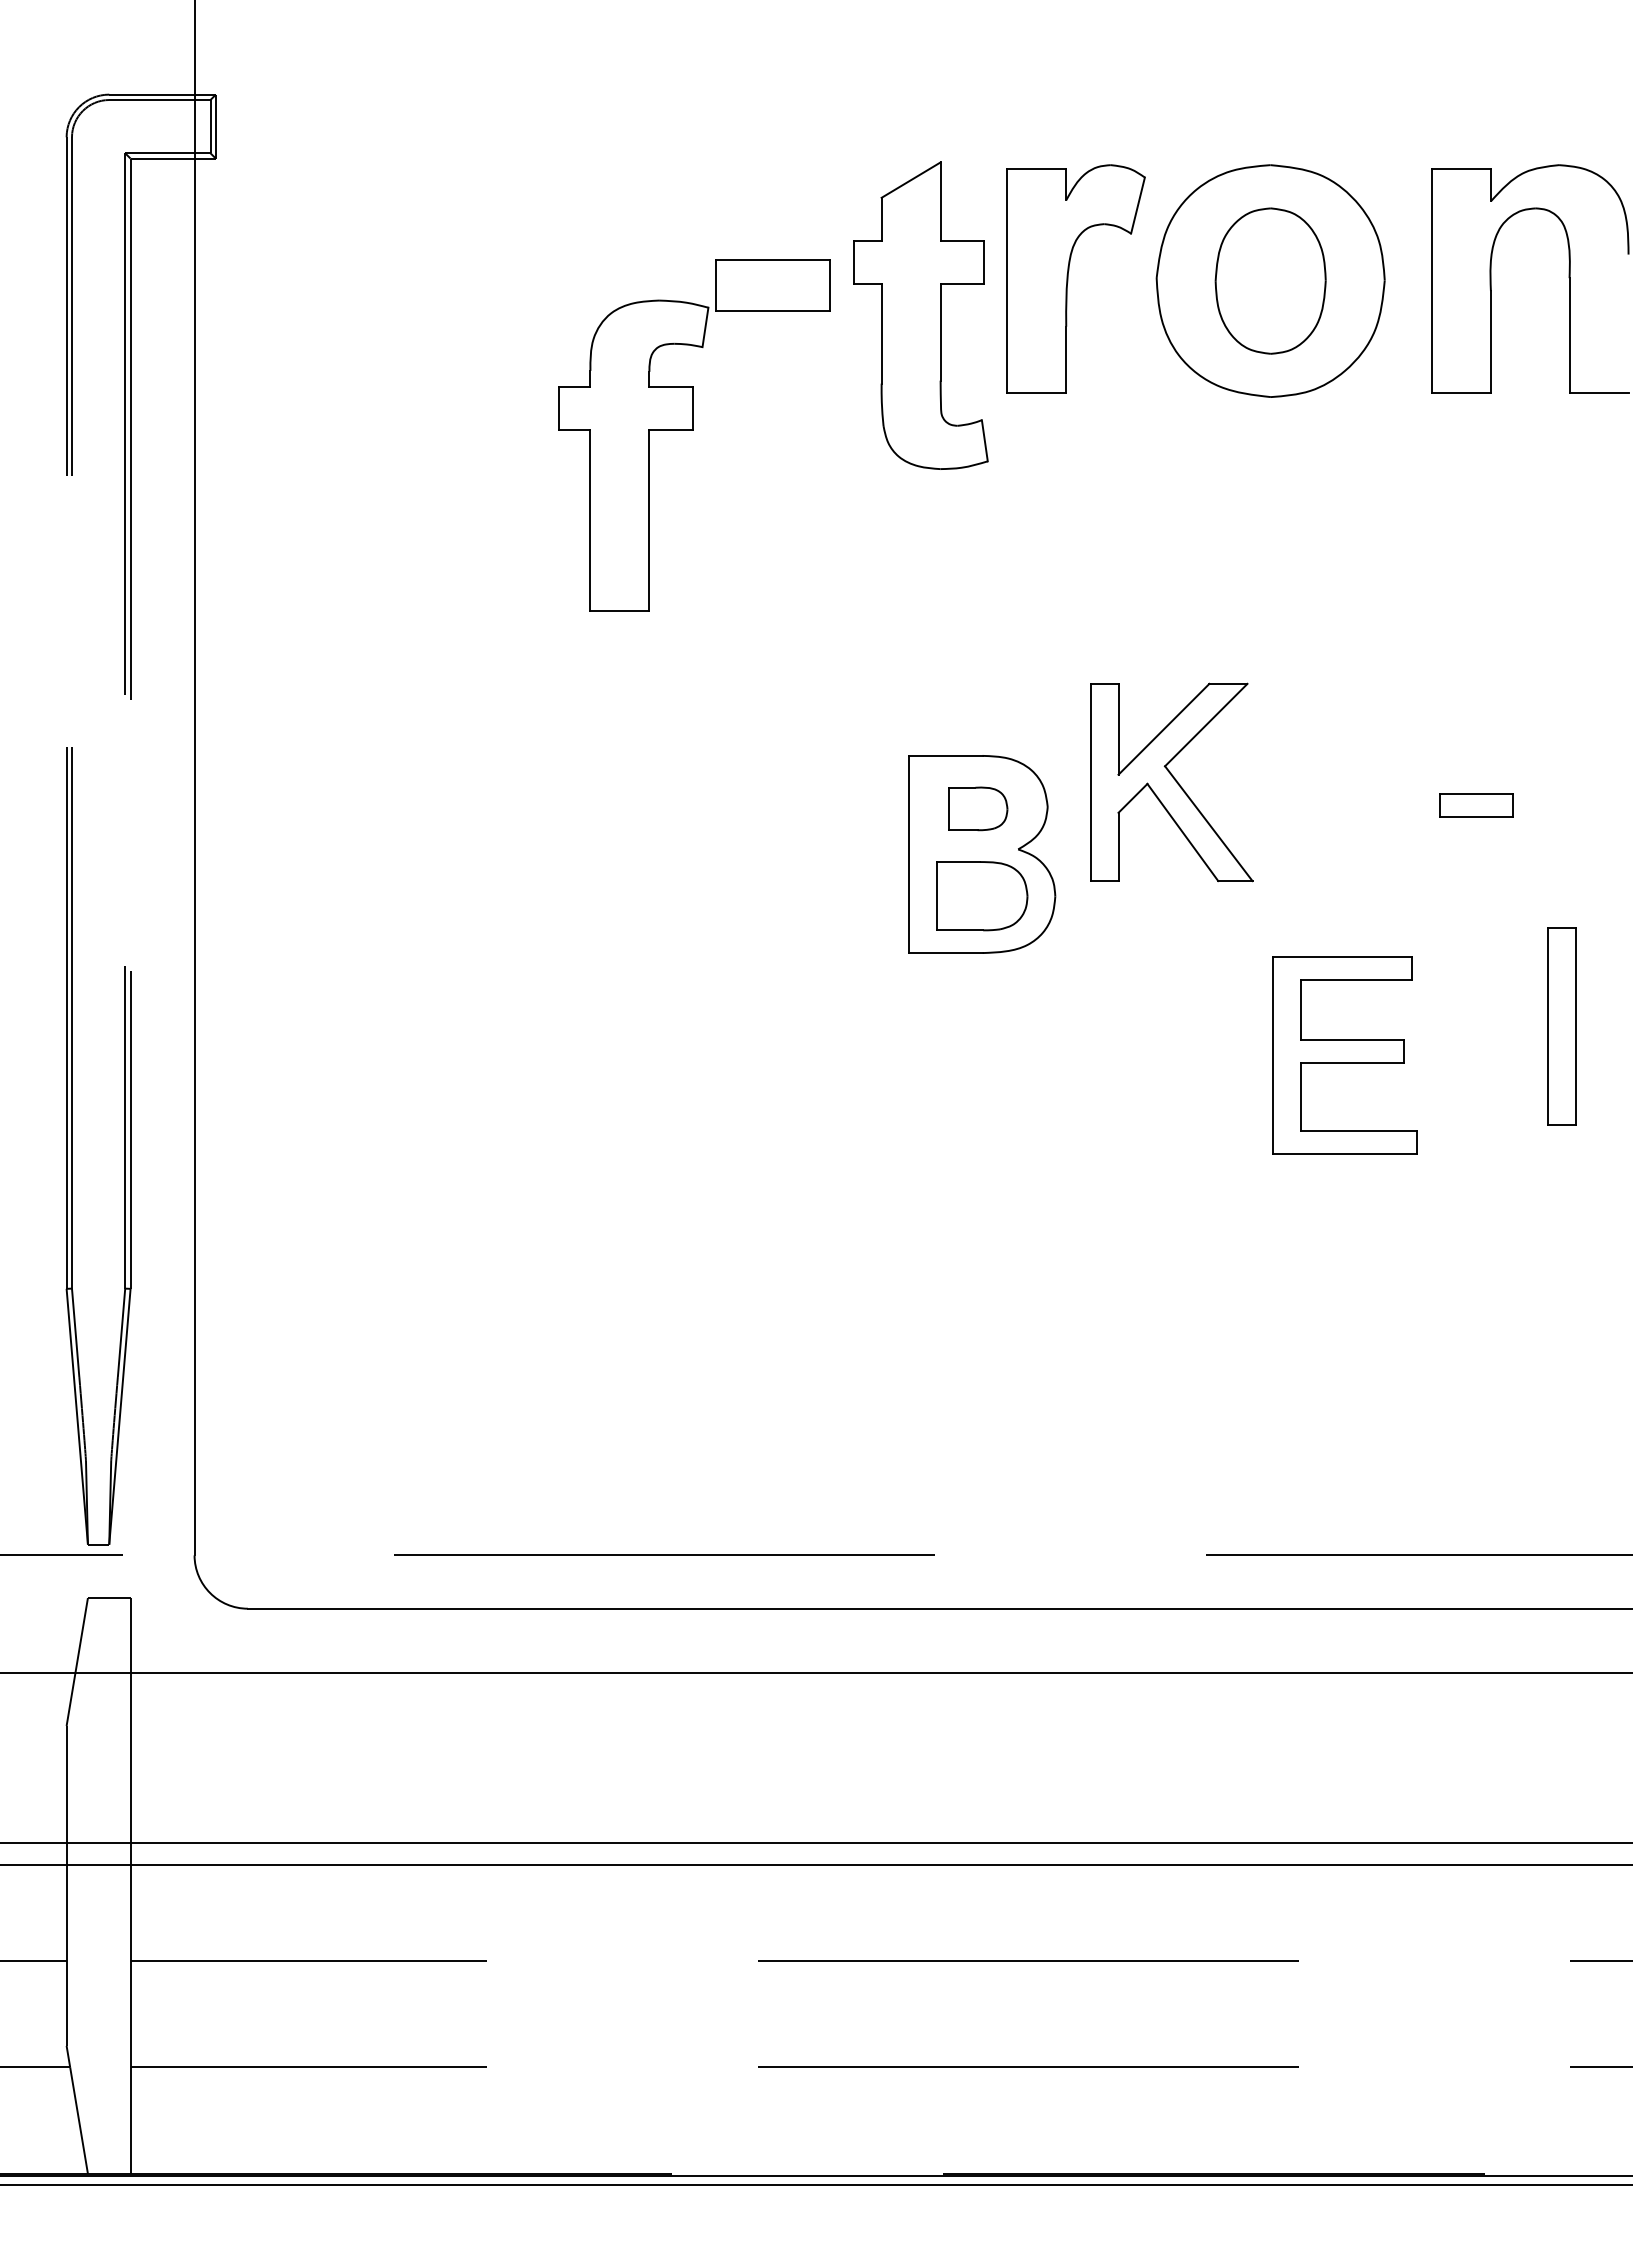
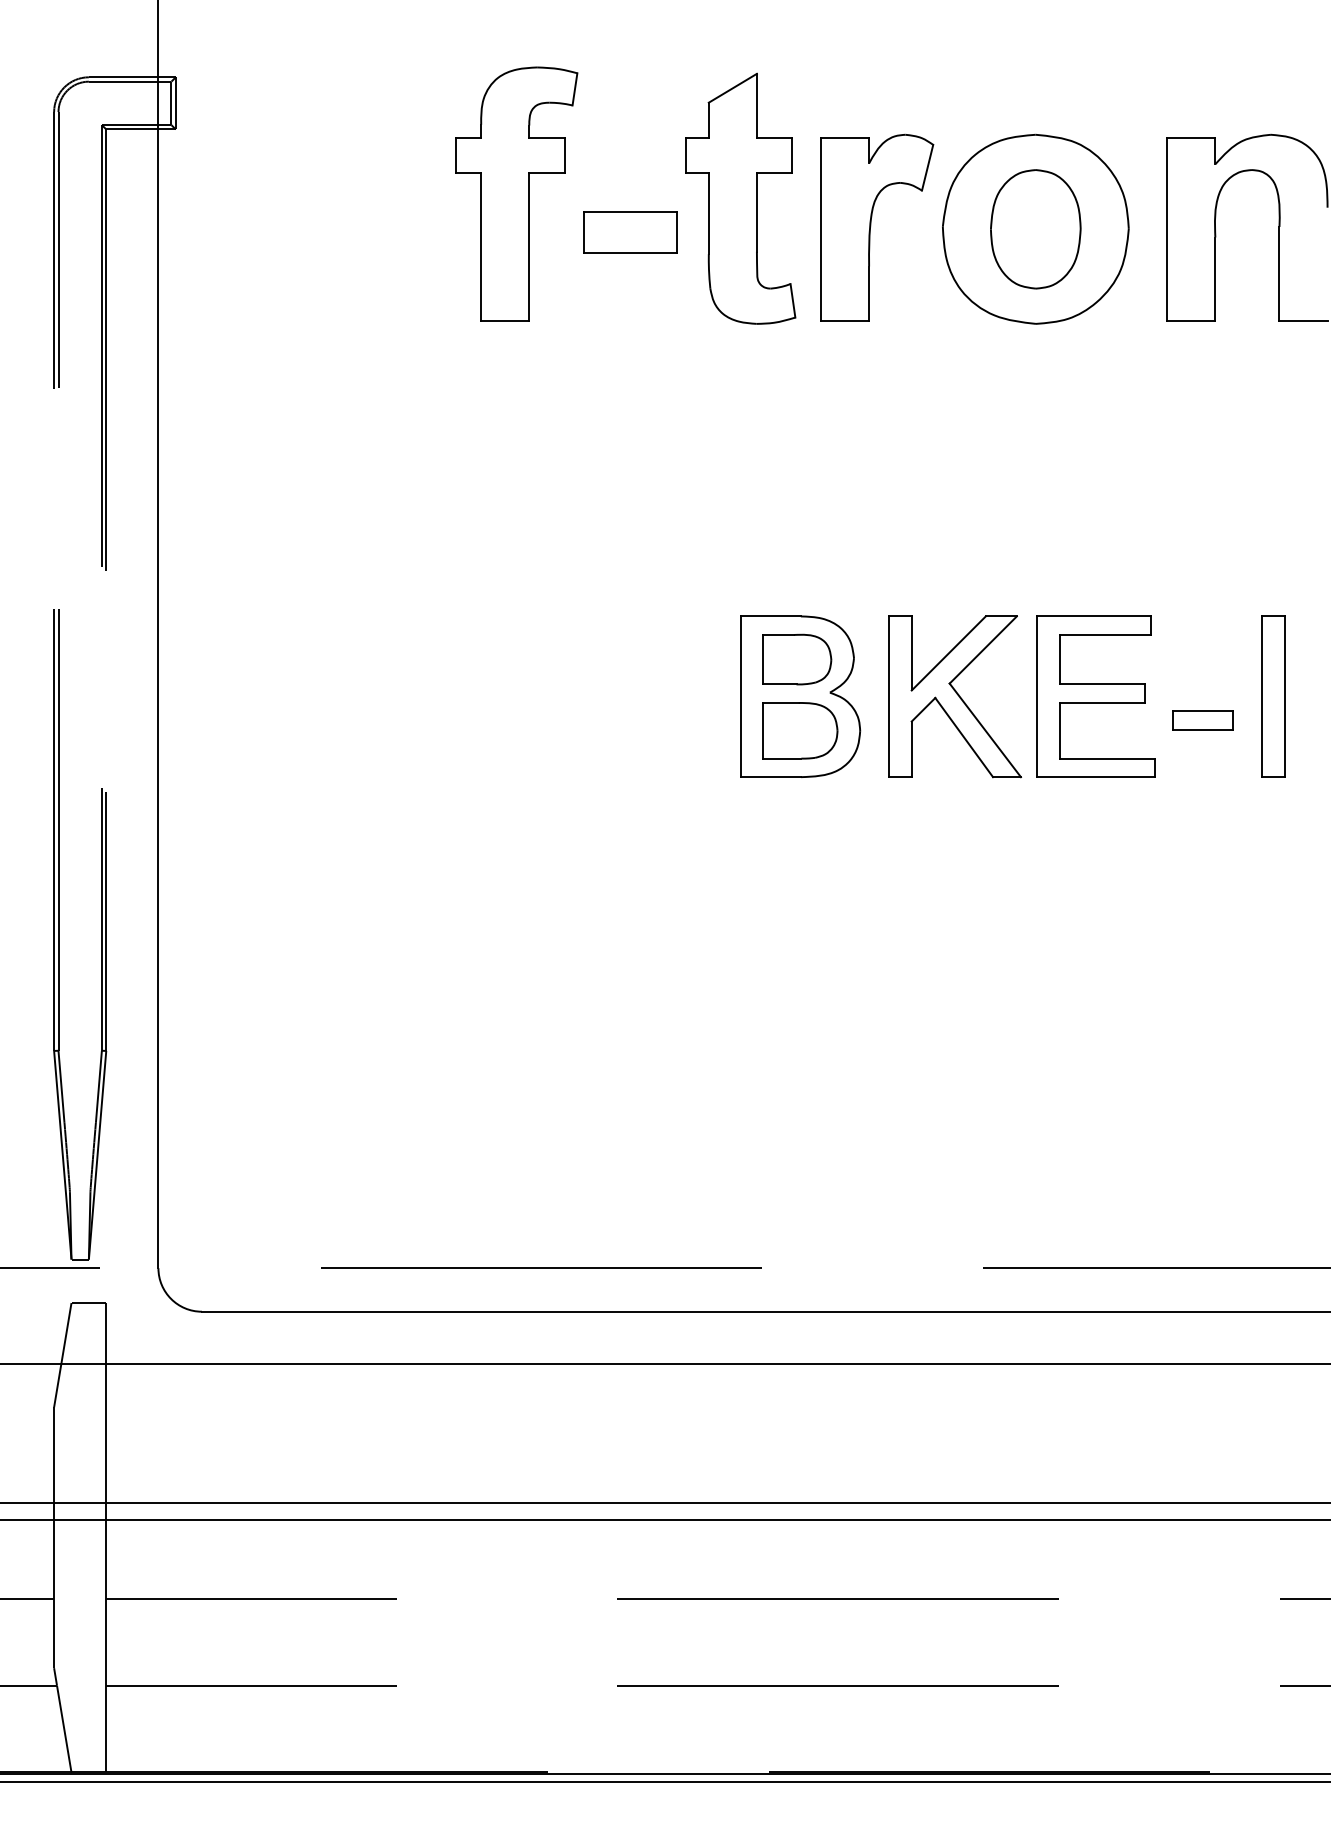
part: (920, 315) -> (740, 198), moved
part: (633, 455) -> (516, 193), moved
part: (1171, 782) -> (954, 696), moved
part: (1476, 805) -> (1203, 720), moved
part: (978, 808) -> (797, 659), size x1.43
part: (1561, 1026) -> (1272, 696), moved
part: (1344, 1055) -> (1095, 696), moved

